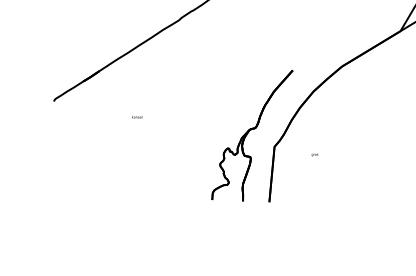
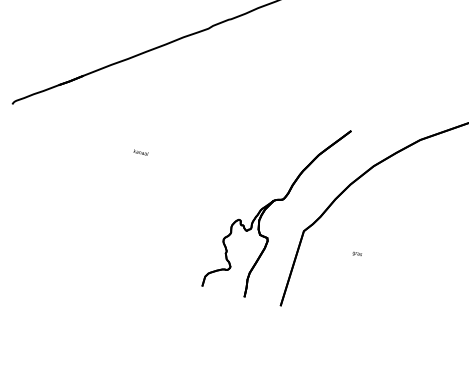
text: (137, 117) -> (141, 153), moved

